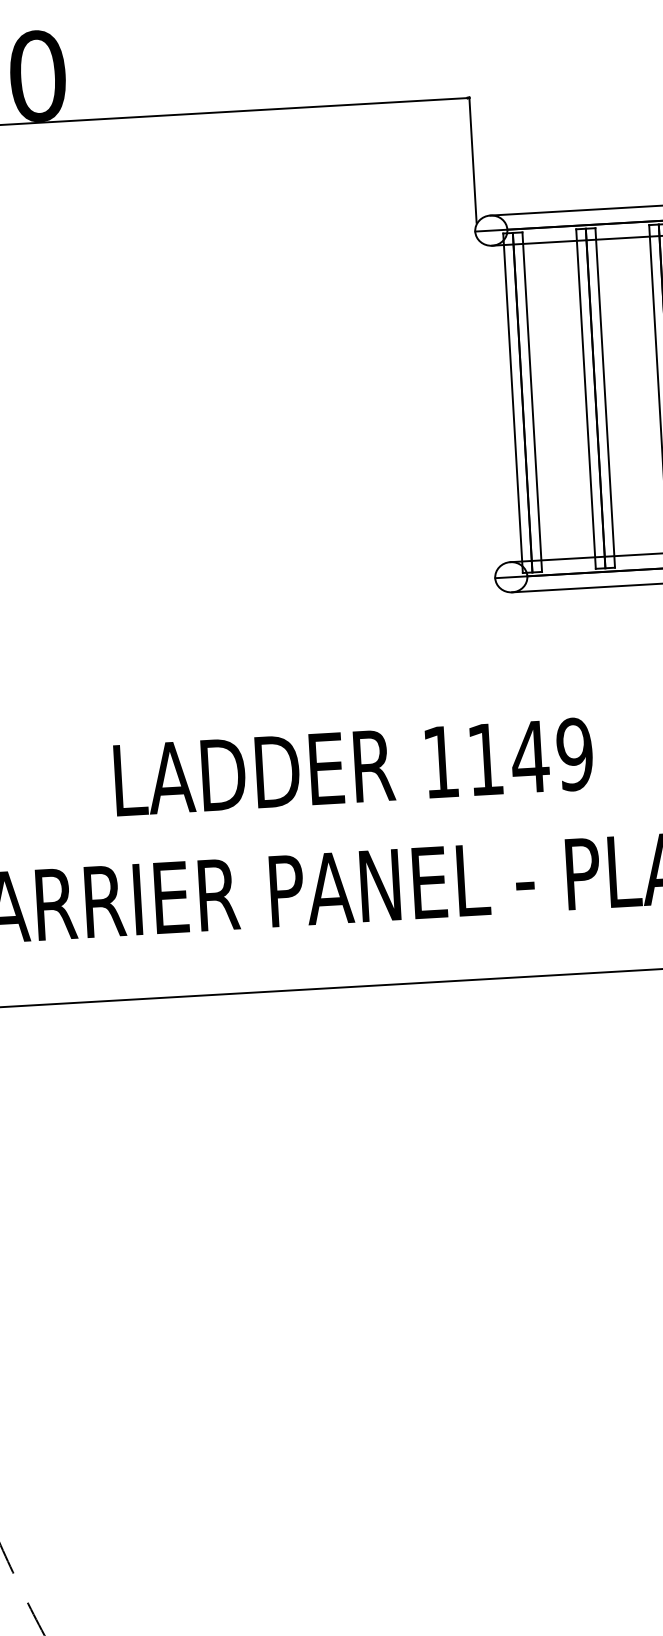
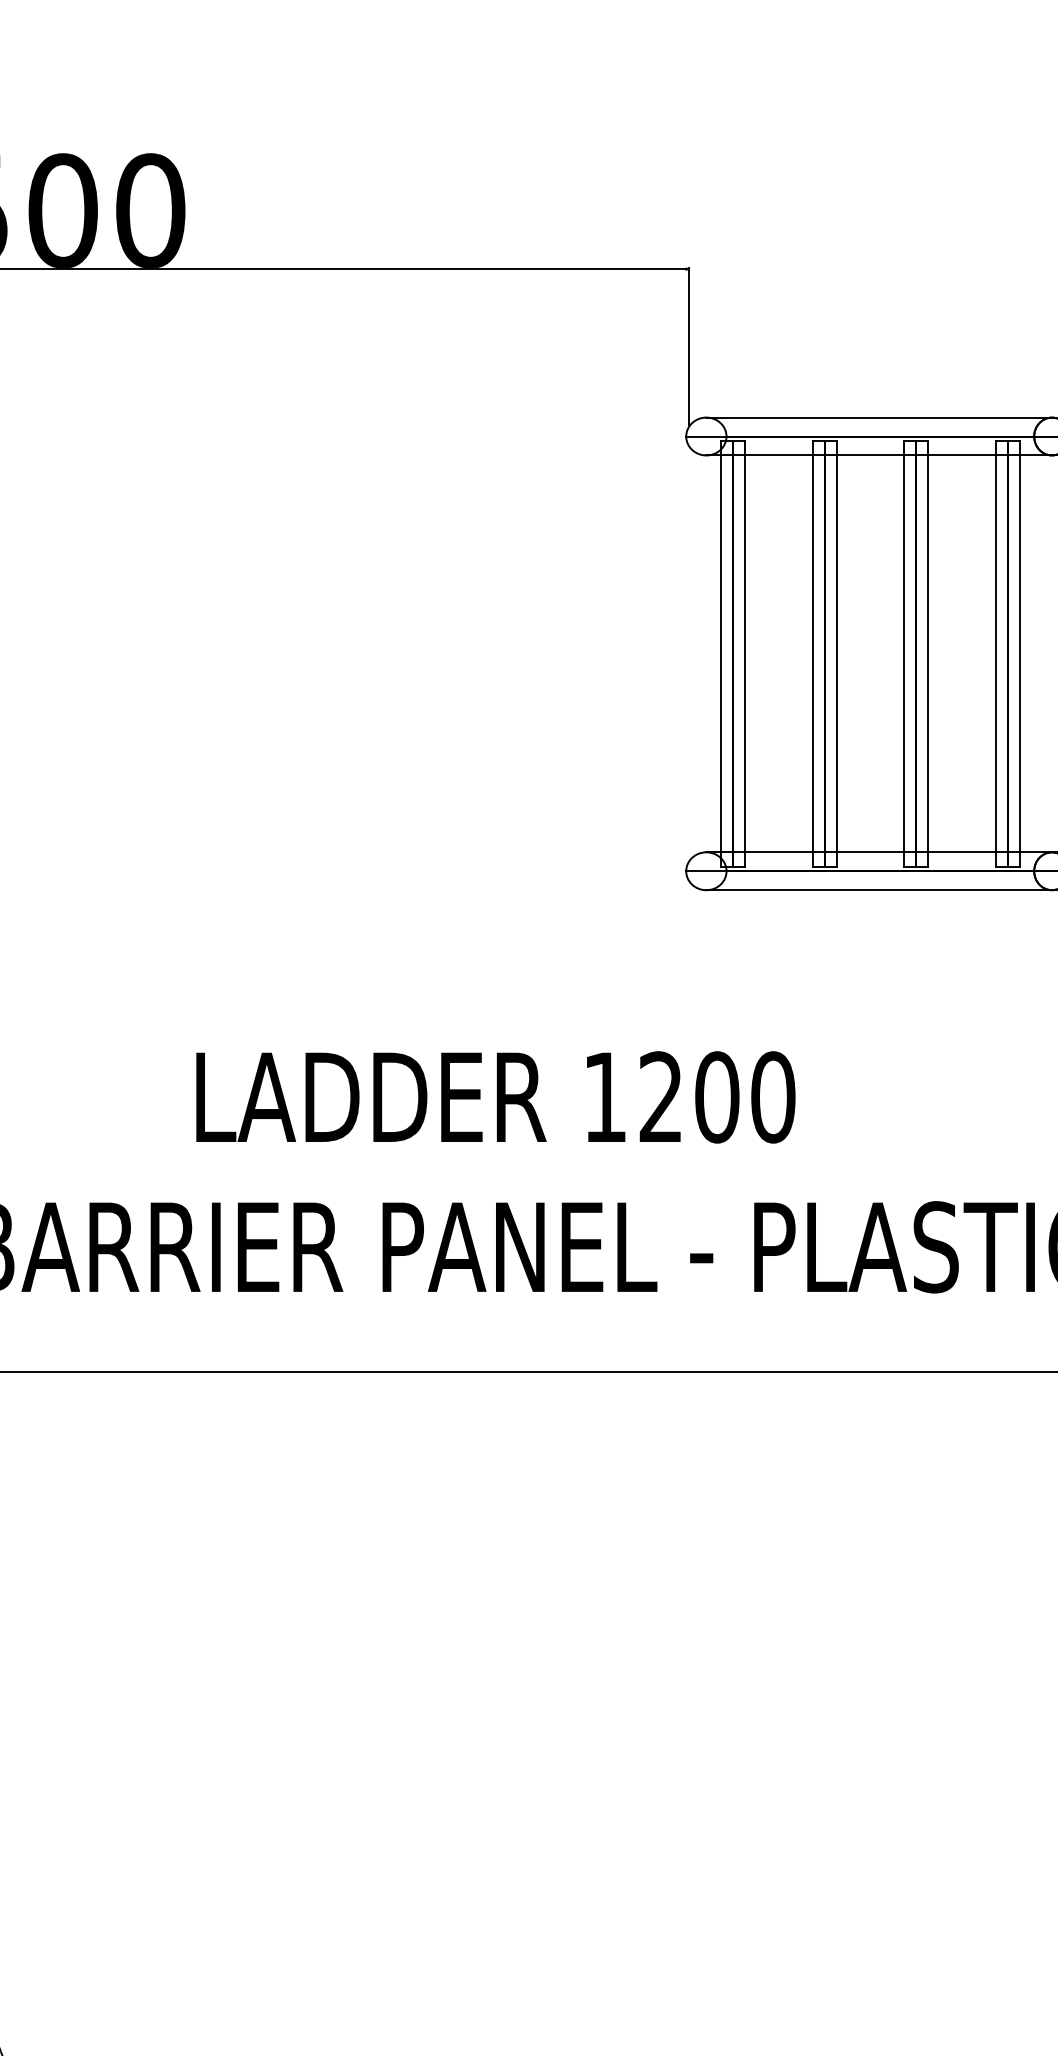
text: (530, 757) -> (717, 1097), 1149 -> 1200

